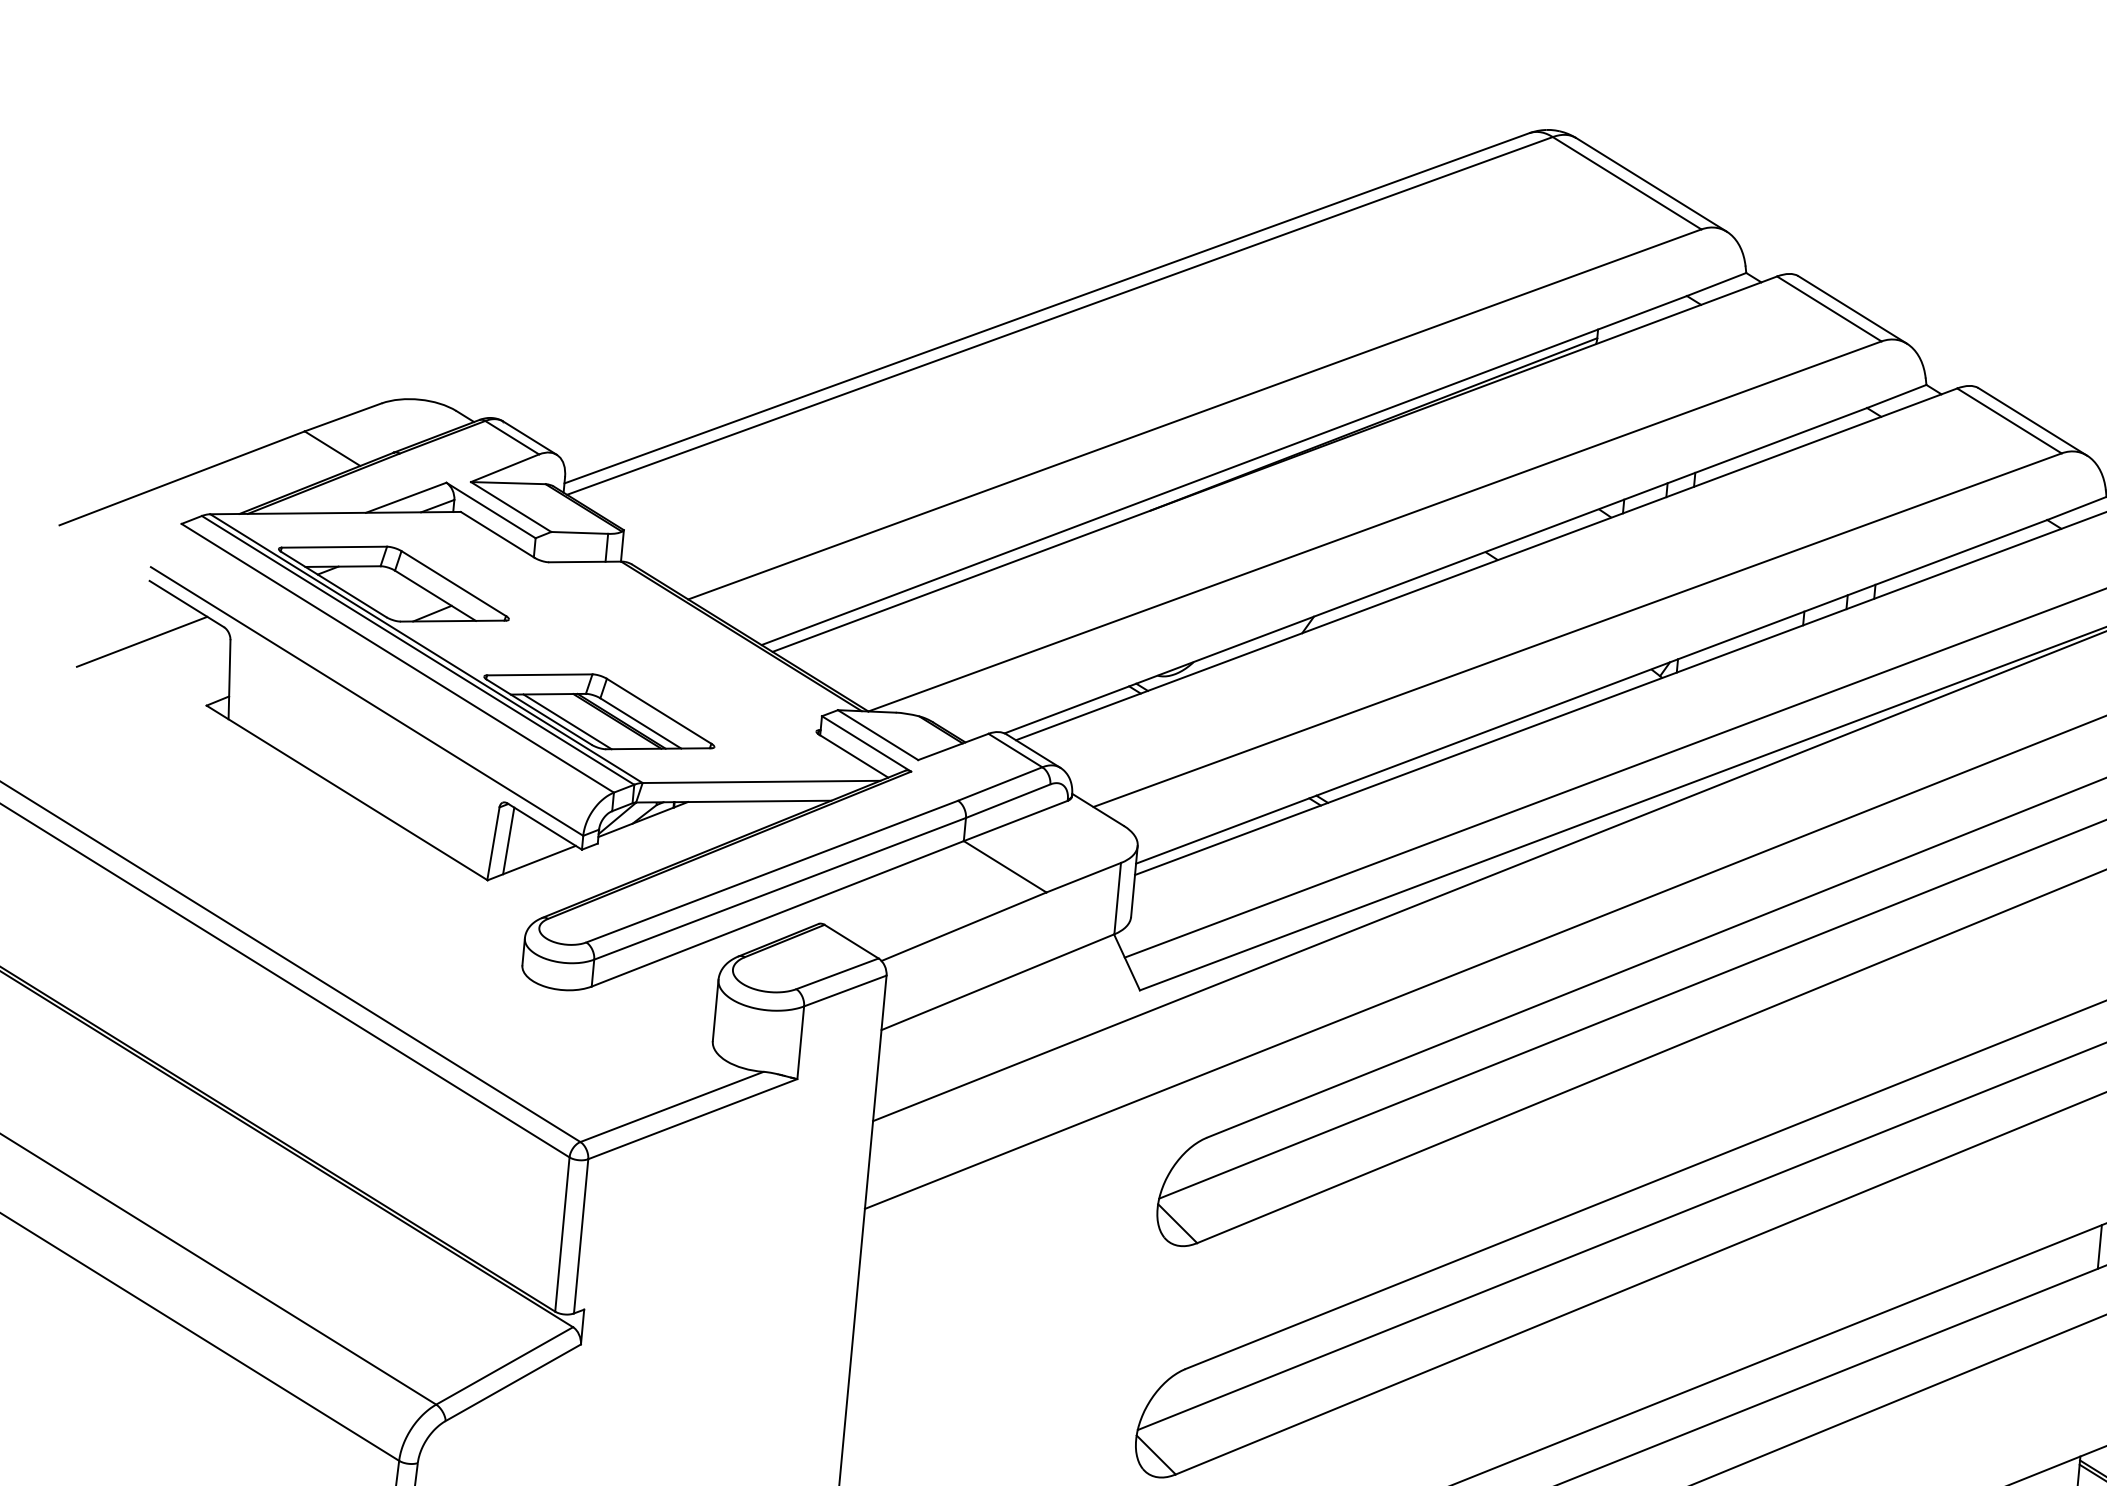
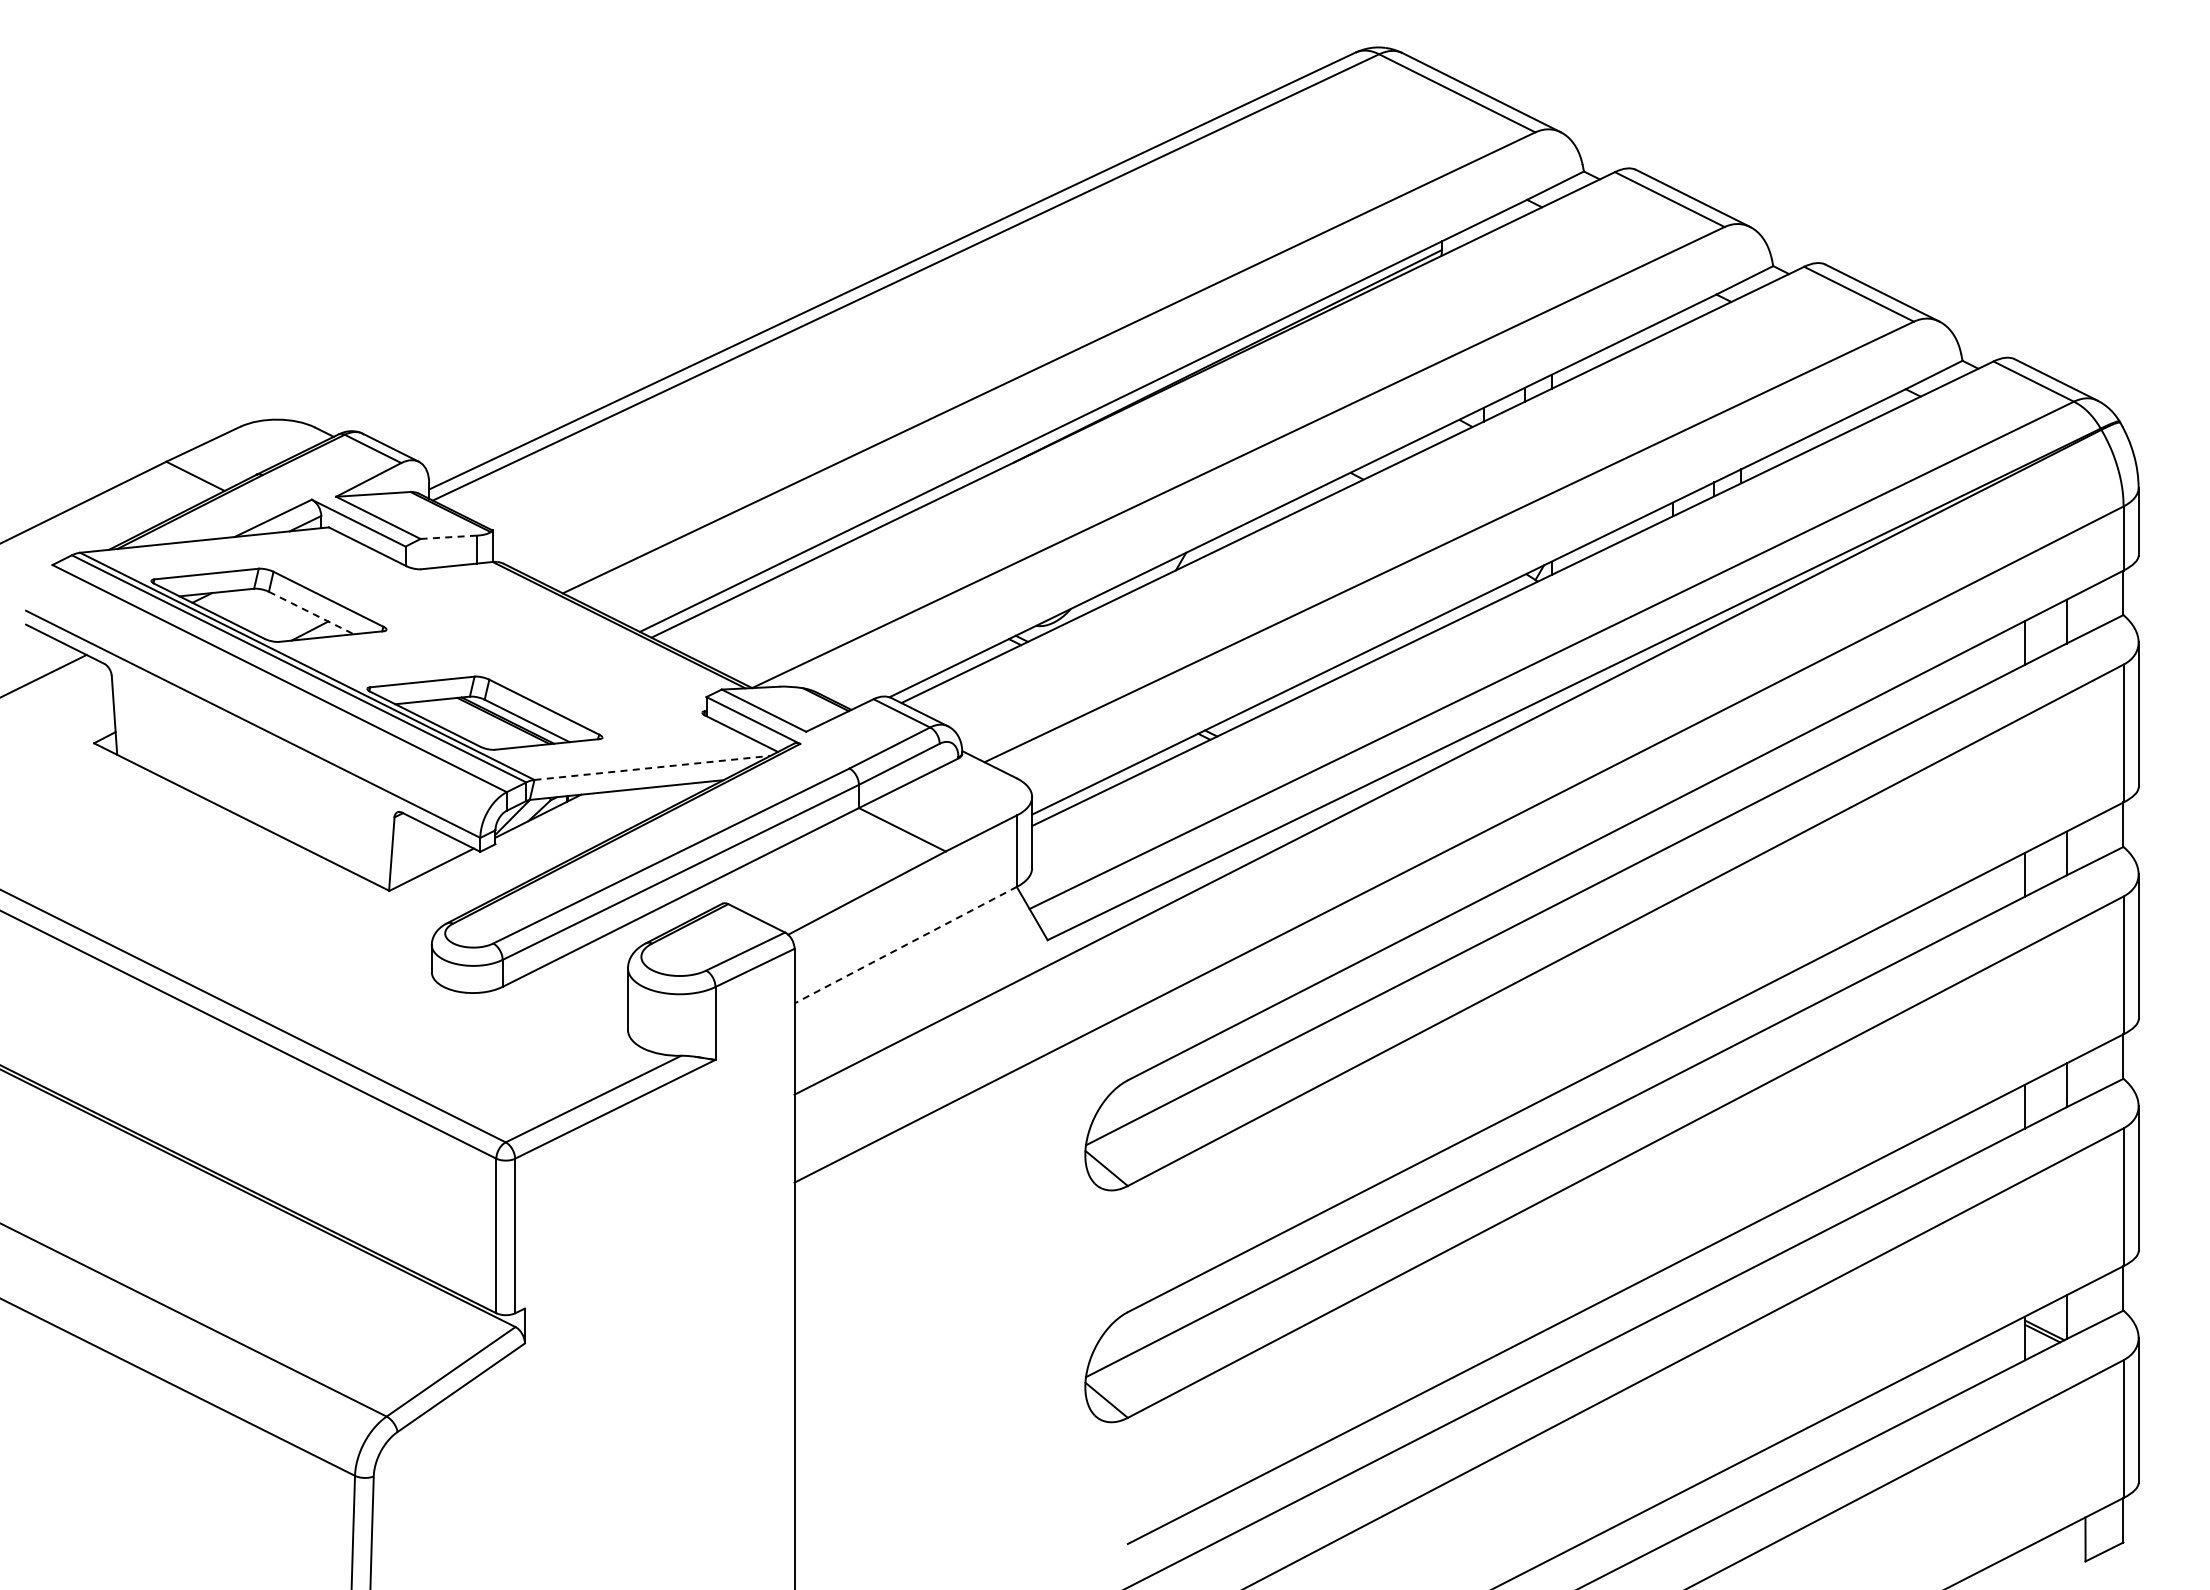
line: (580, 533) -> (449, 537), solid -> dashed
line: (435, 596) -> (311, 613), solid -> dashed
line: (566, 721) -> (453, 725), removed
line: (761, 781) -> (652, 767), solid -> dashed
line: (508, 840) -> (406, 849), removed
line: (997, 982) -> (905, 945), solid -> dashed

